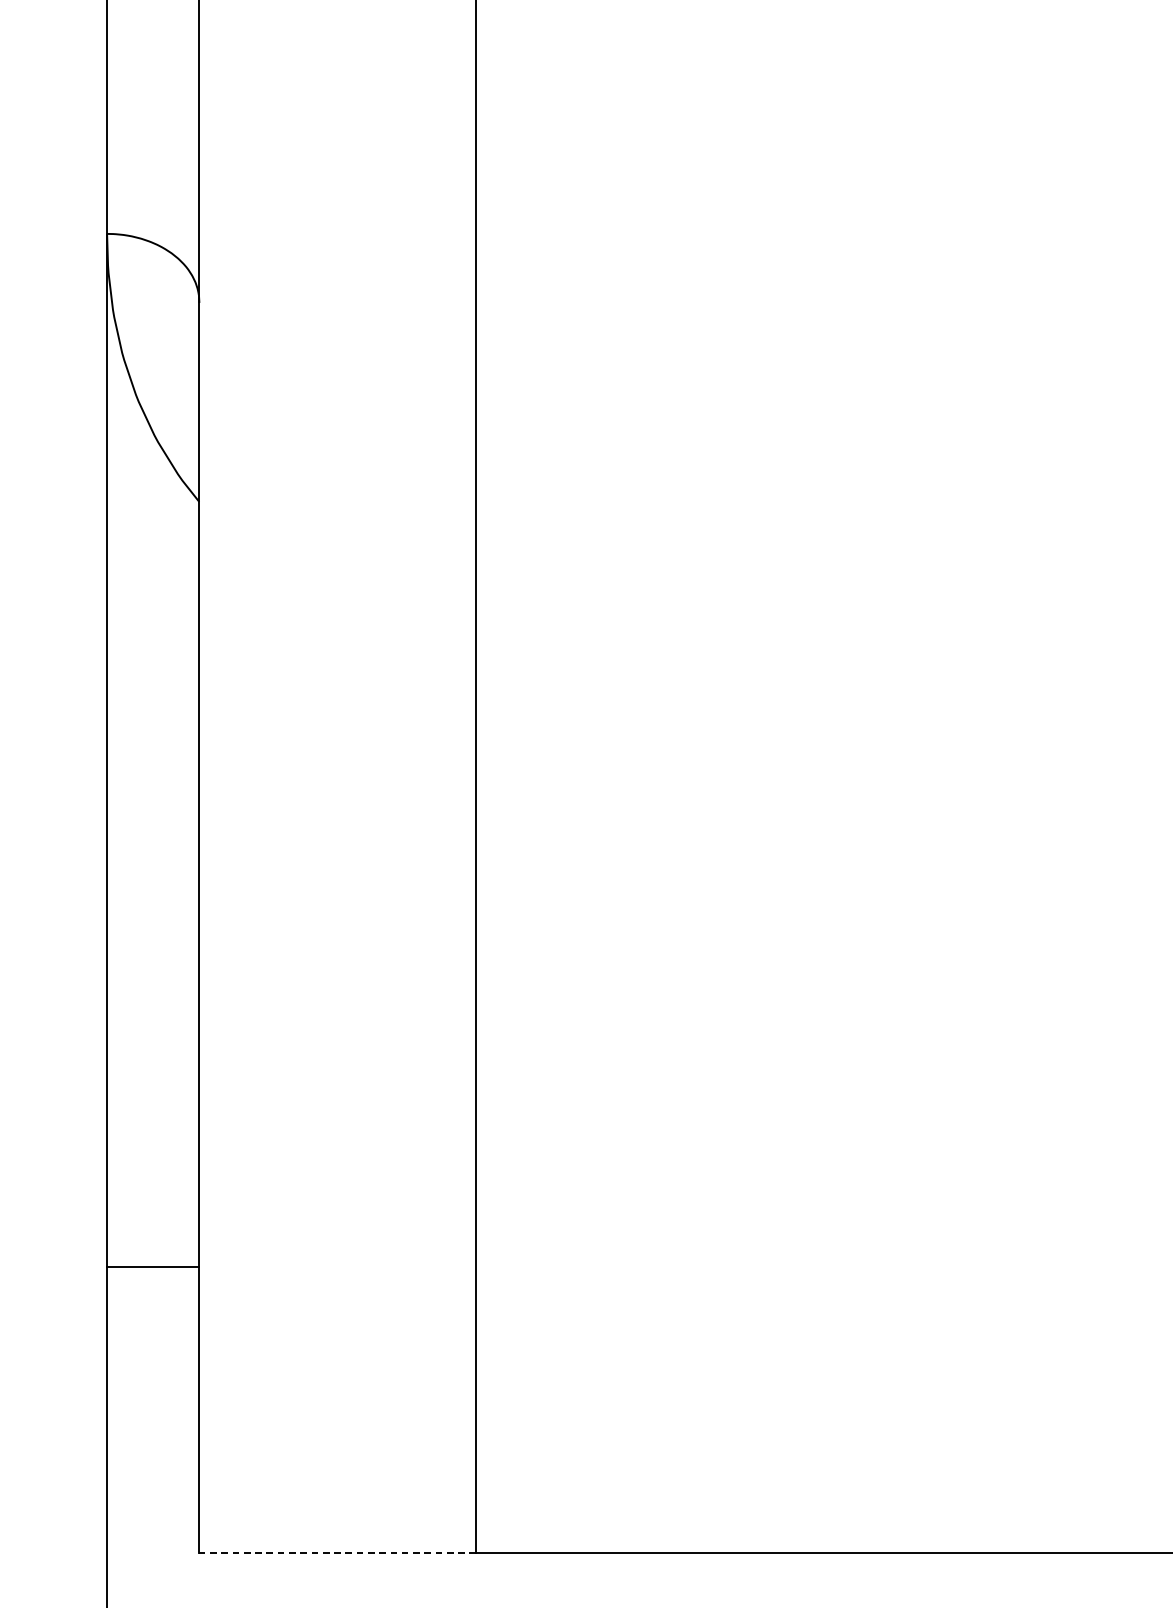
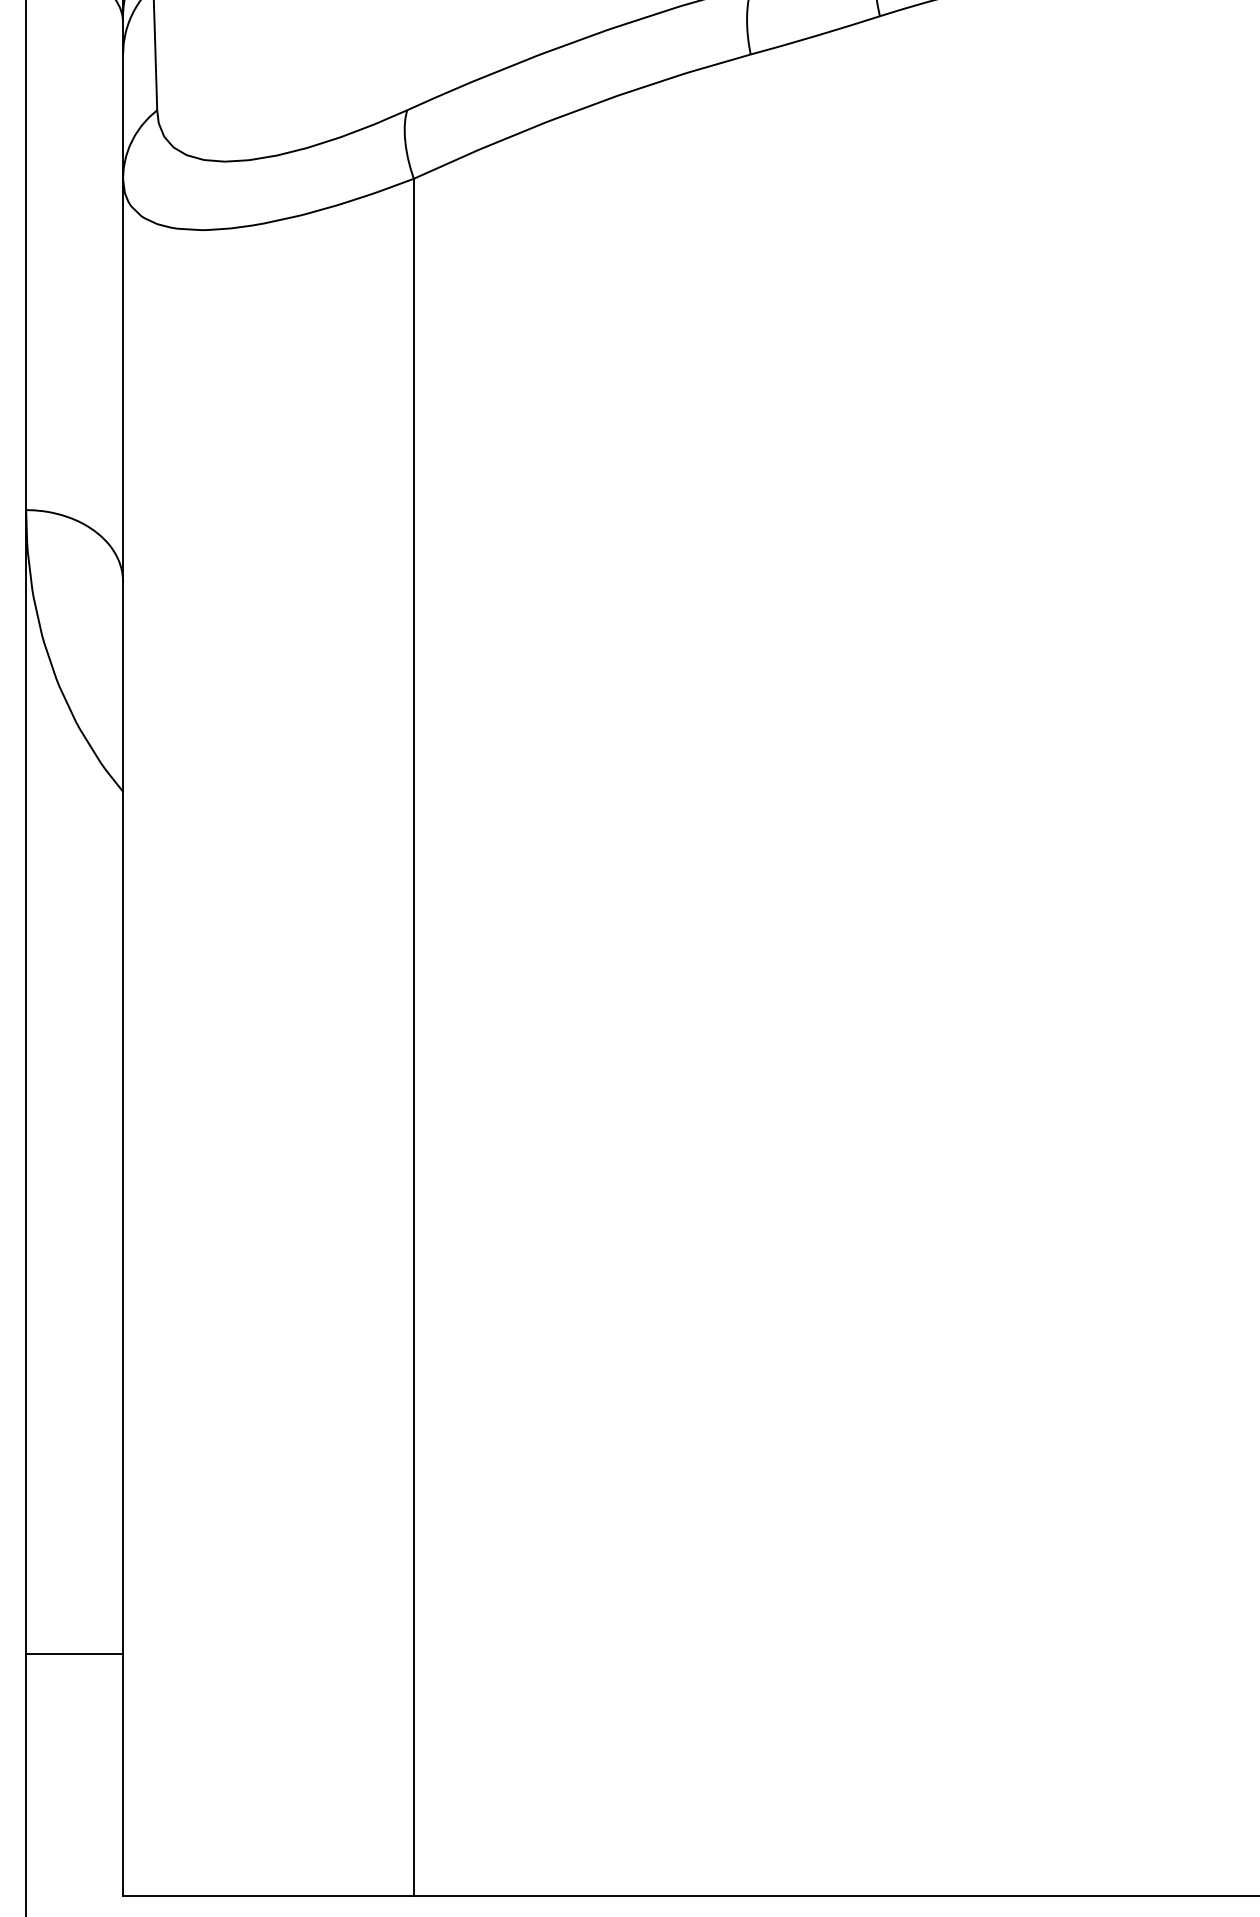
line: (153, 1267) -> (74, 1653), moved
line: (336, 1552) -> (267, 1895), dashed -> solid

